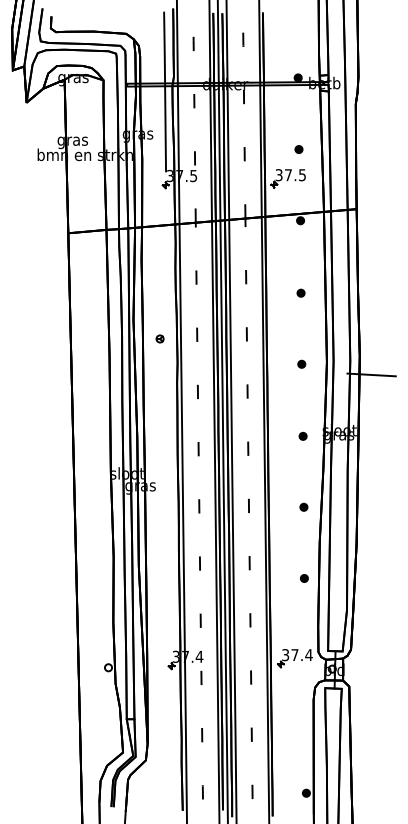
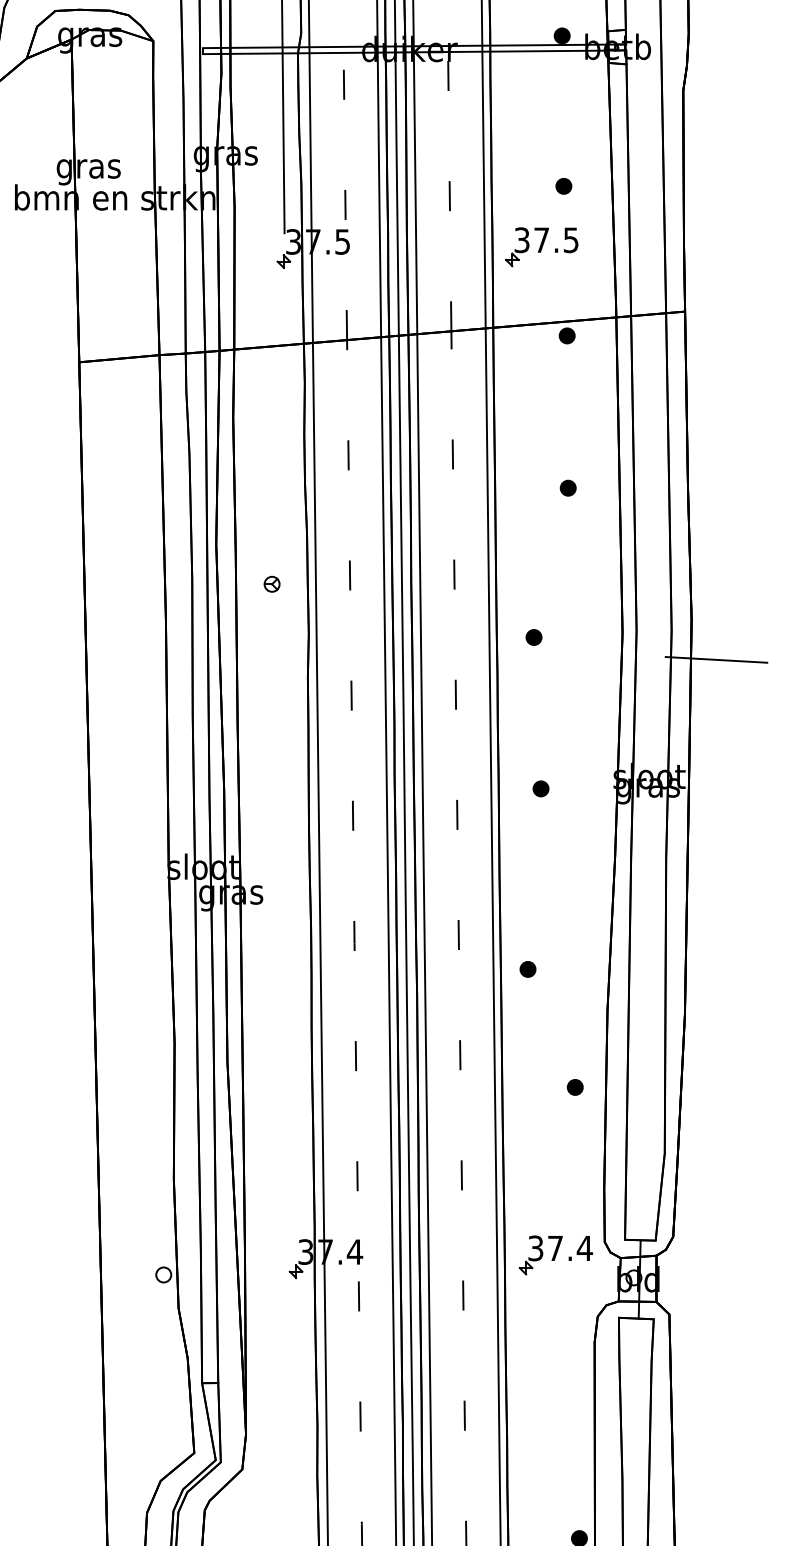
part: (301, 363) -> (533, 635), moved
part: (302, 435) -> (539, 787), moved
part: (303, 506) -> (527, 967), moved

